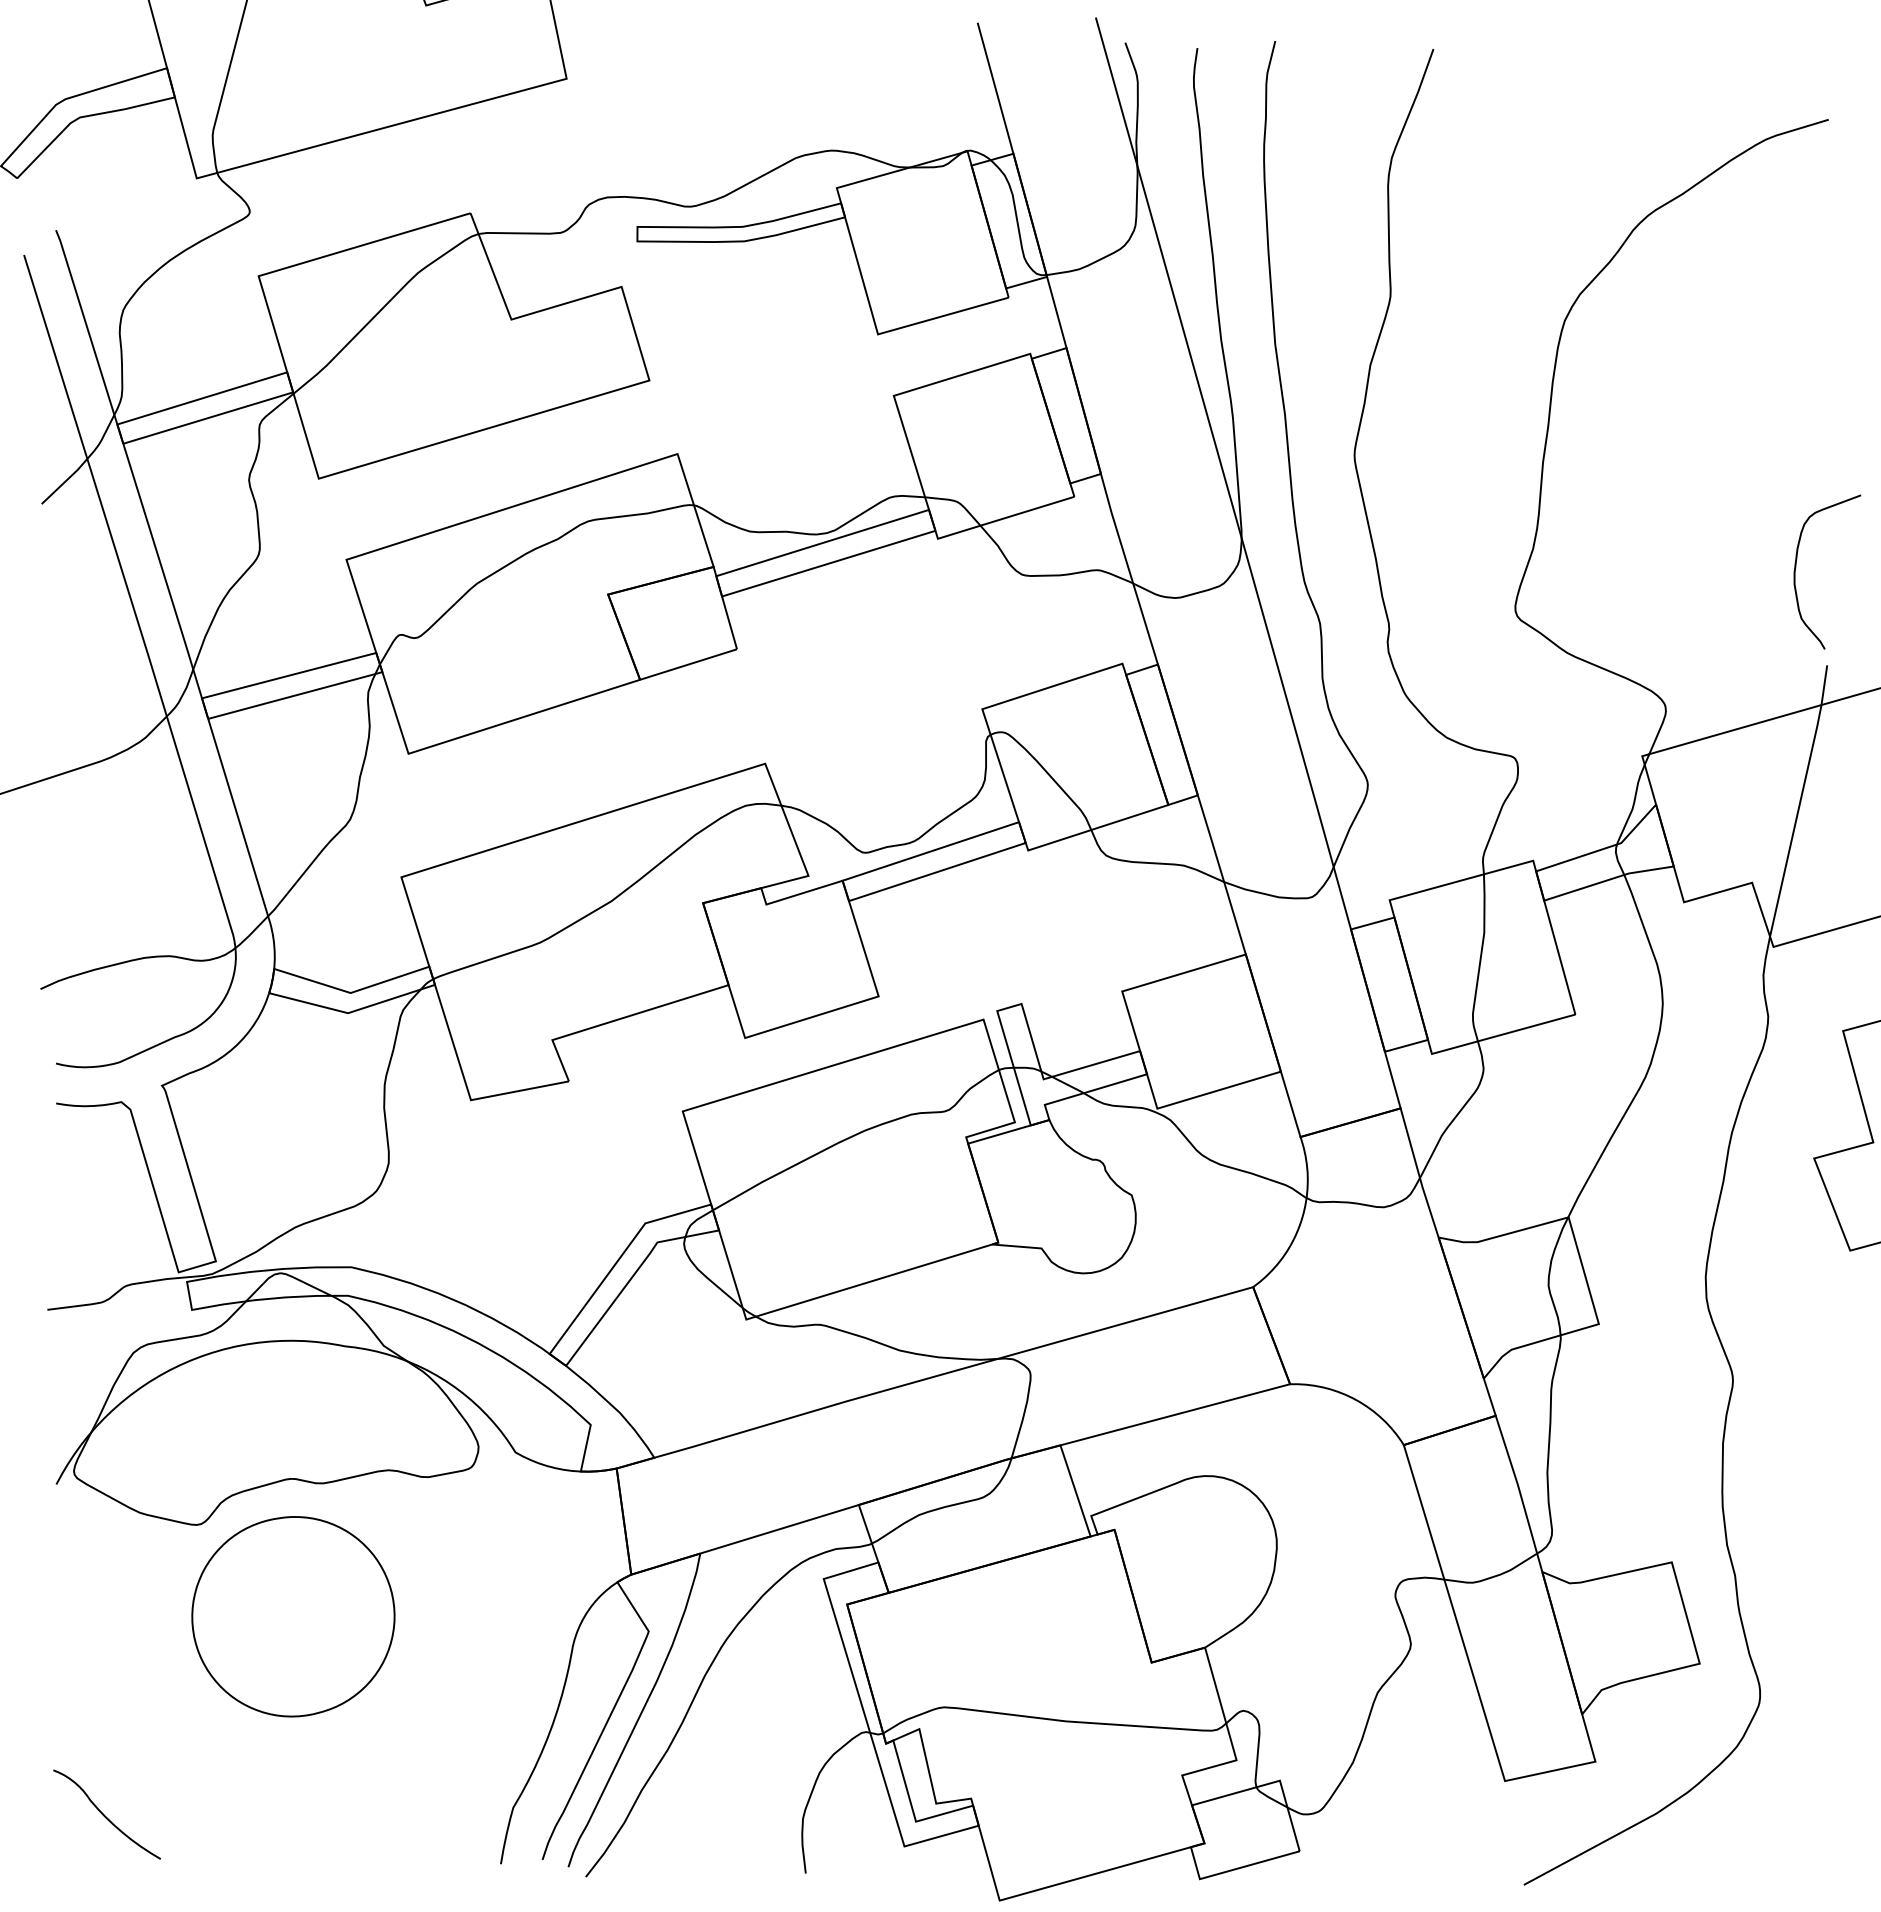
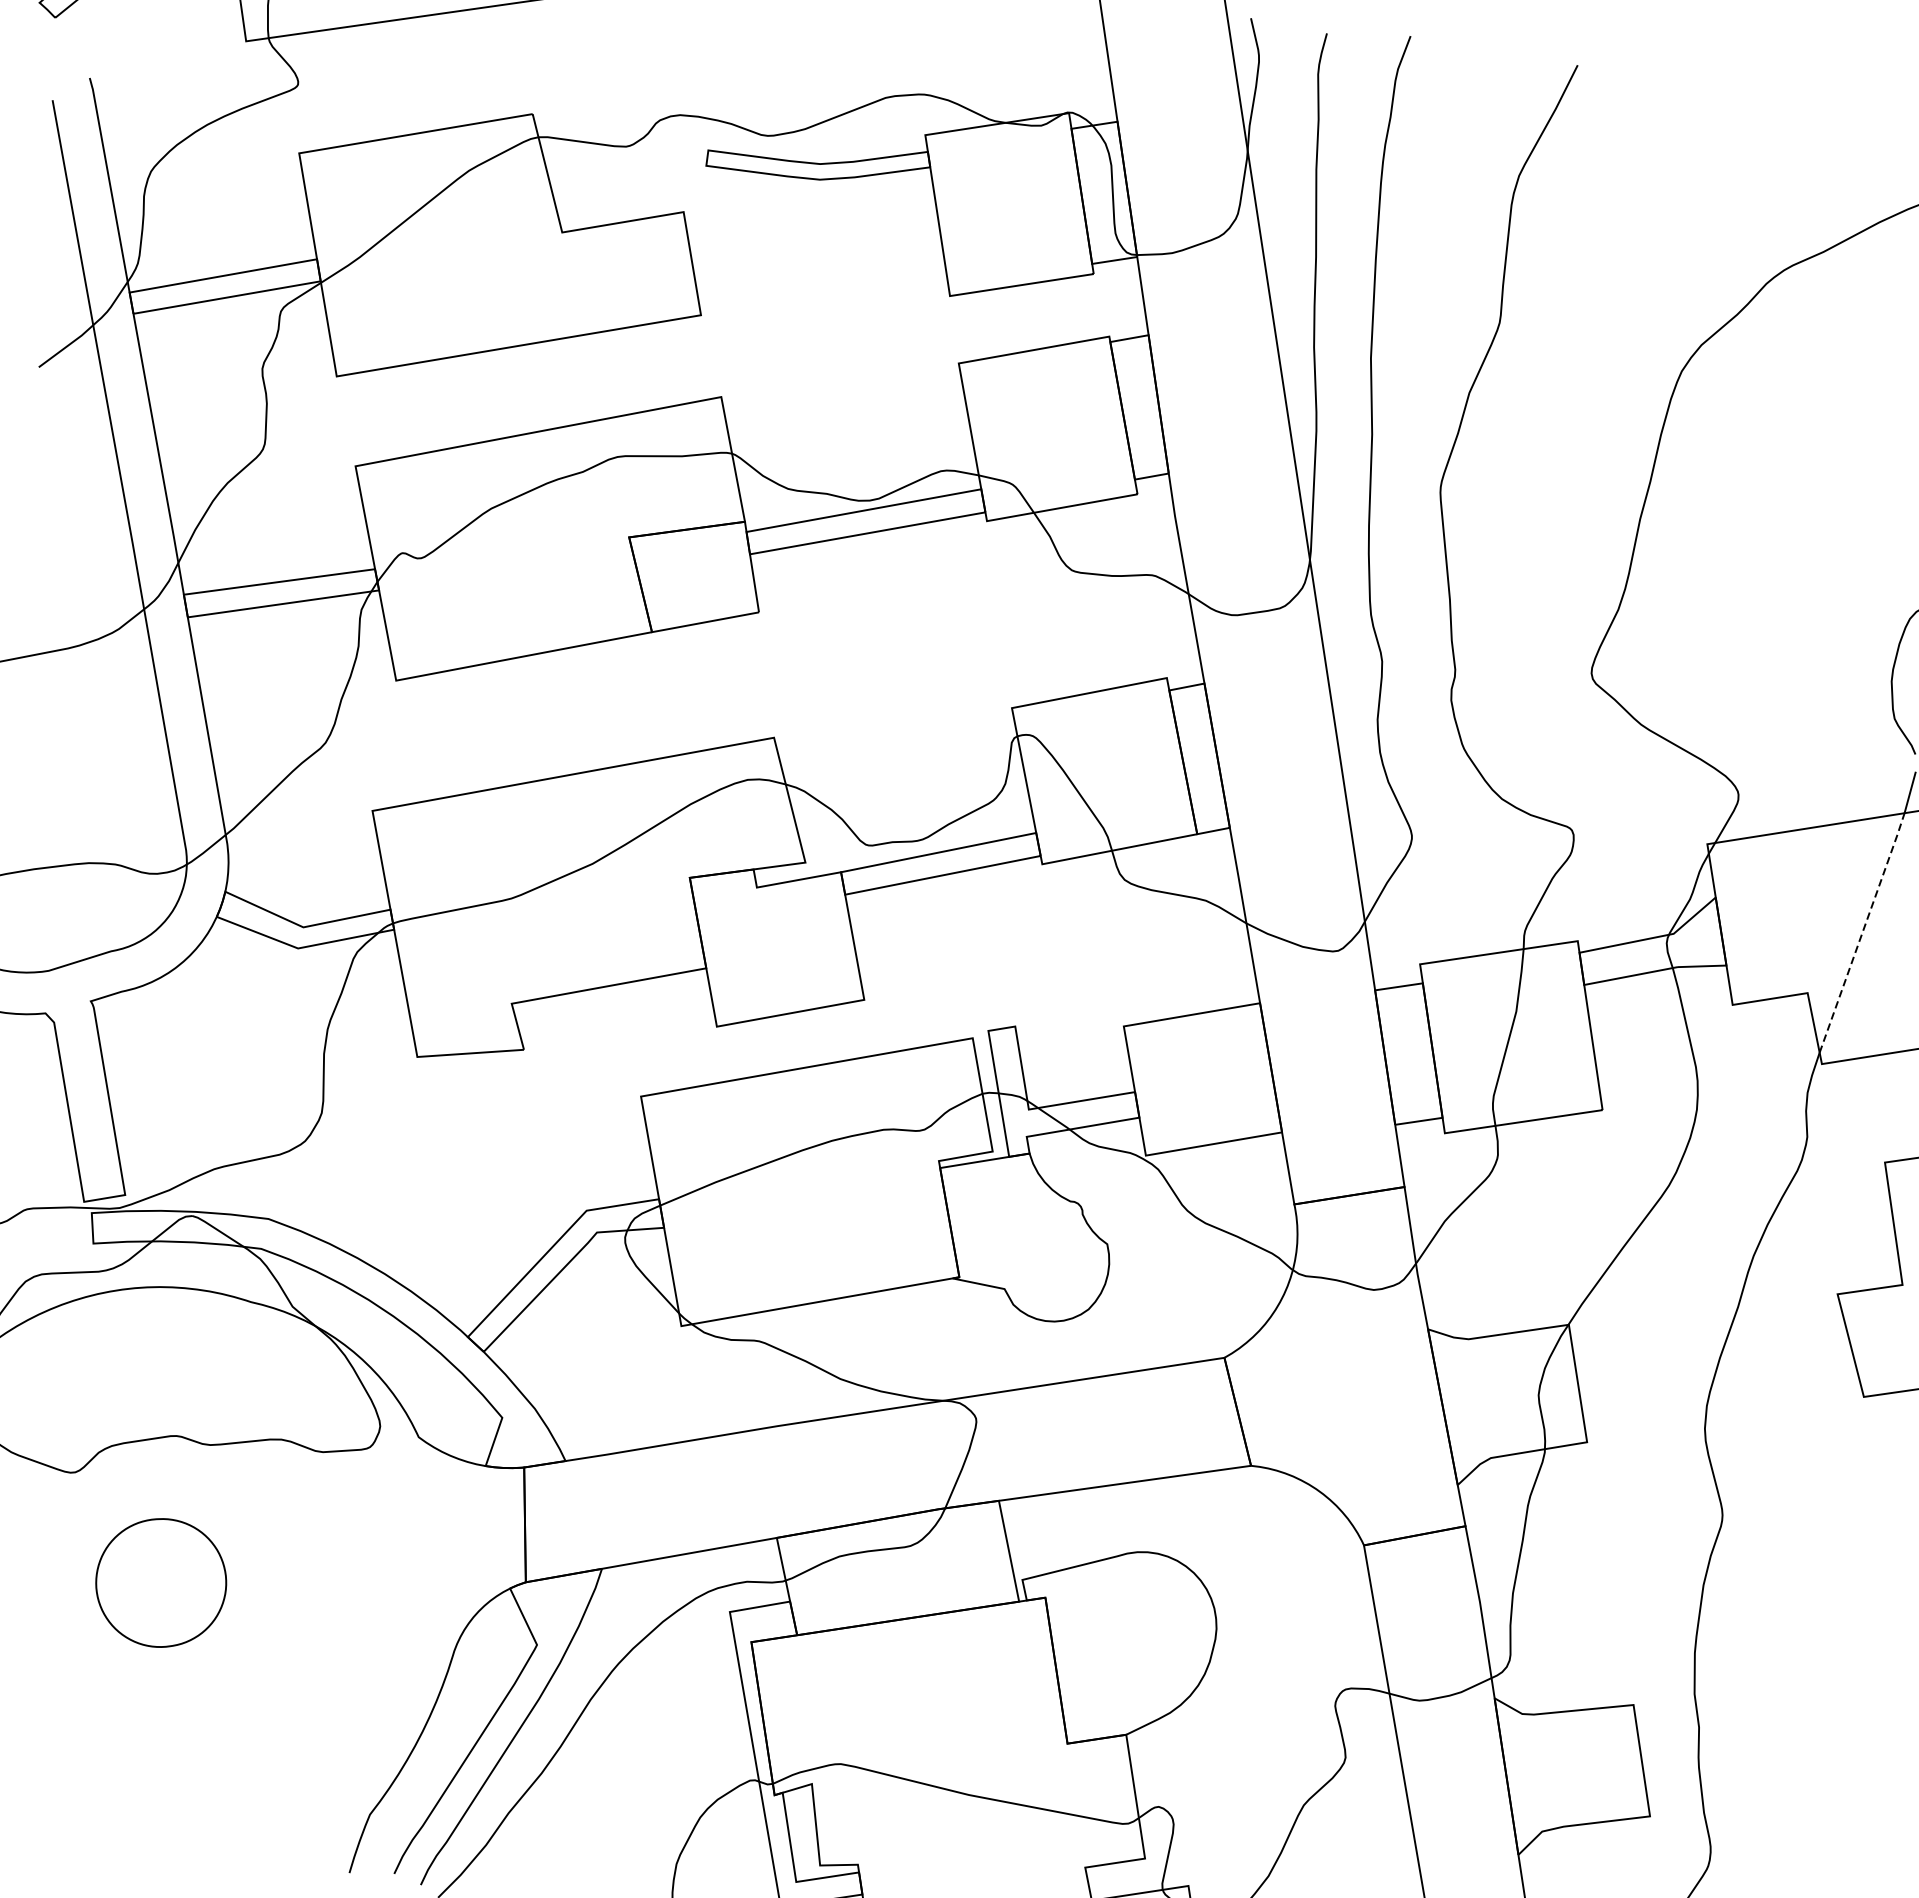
line: (1796, 820) -> (1862, 932), solid -> dashed
part: (293, 1616) -> (161, 1582), size x0.6

